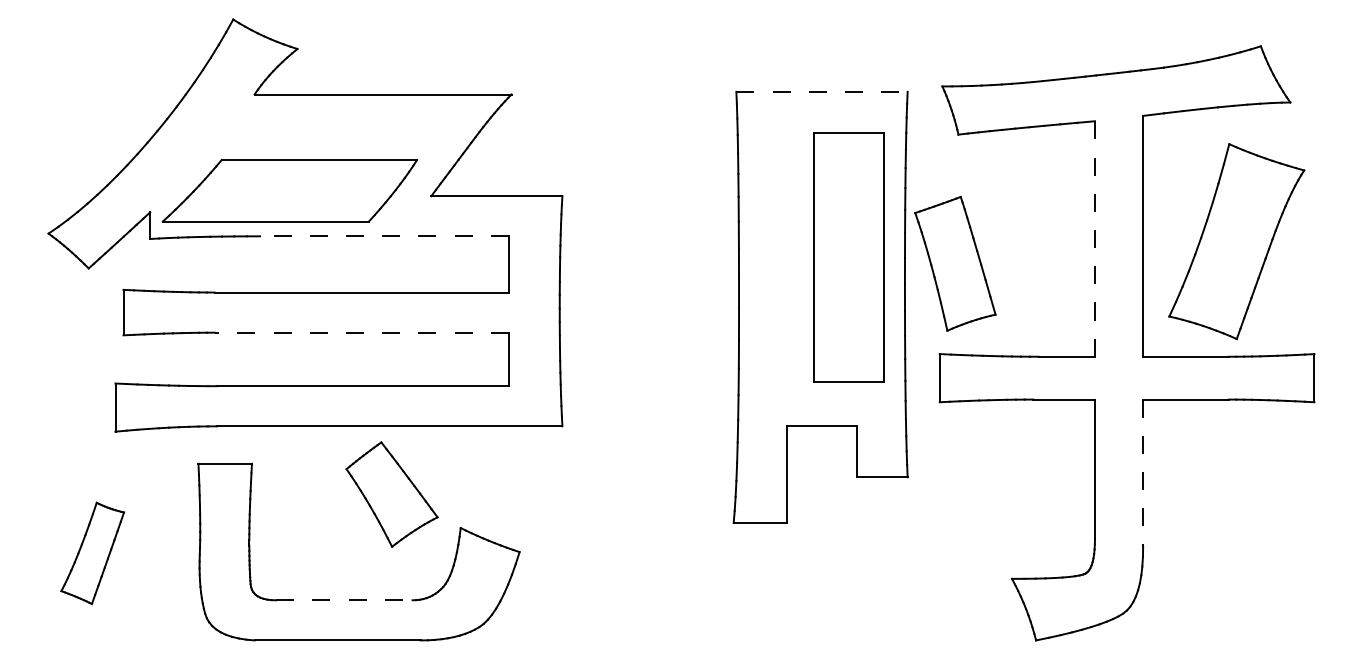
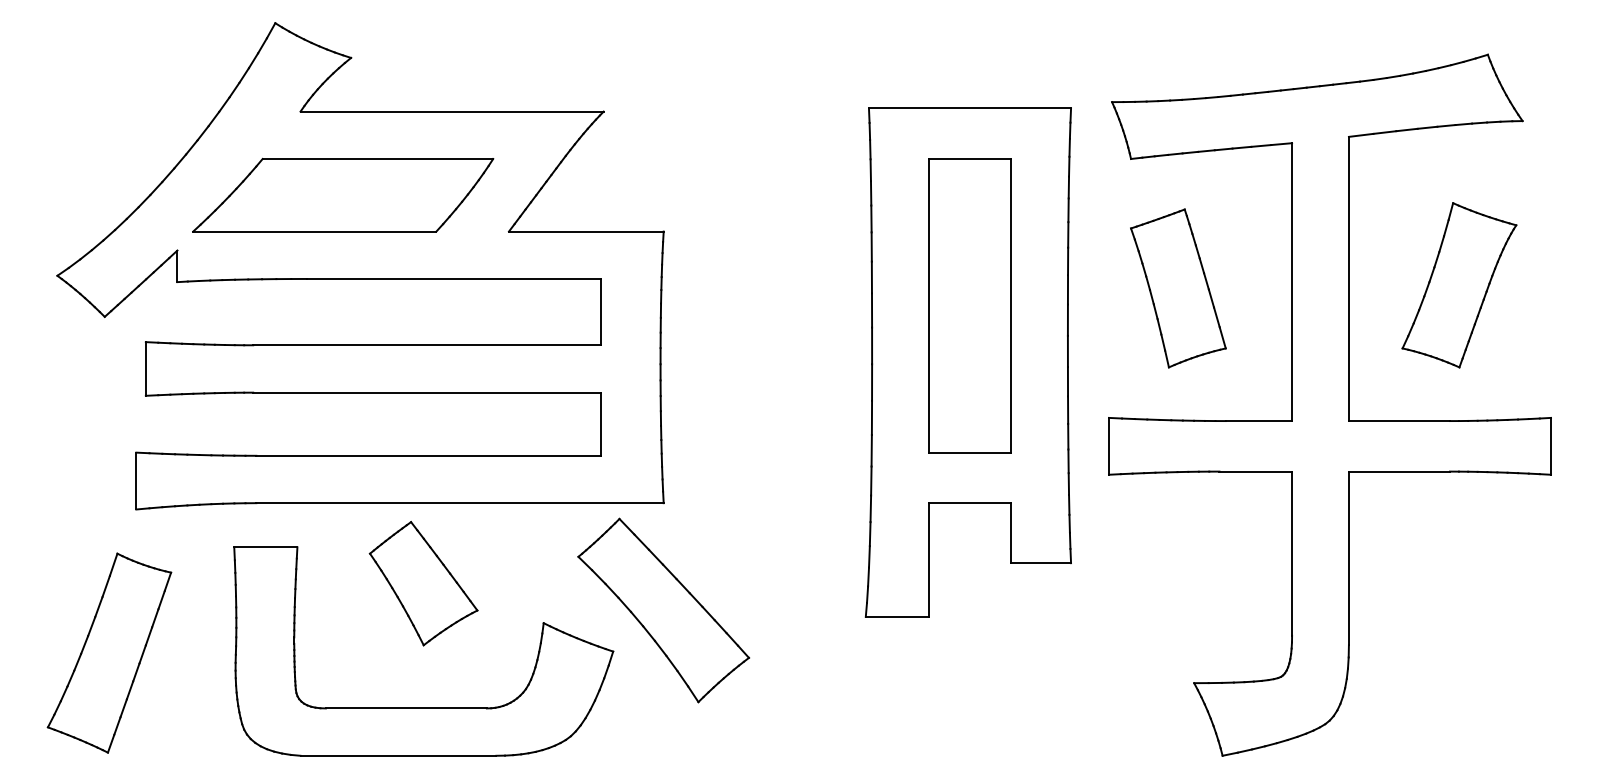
line: (822, 91) -> (970, 108), dashed -> solid
part: (290, 190) -> (343, 194), moved
line: (384, 235) -> (453, 278), dashed -> solid
line: (1095, 239) -> (1292, 282), dashed -> solid
part: (1236, 241) -> (1459, 285), size x0.71
part: (848, 257) -> (969, 305), moved
part: (955, 263) -> (1178, 288), moved
line: (361, 332) -> (426, 392), dashed -> solid
line: (1142, 473) -> (1348, 558), dashed -> solid
part: (391, 494) -> (423, 583), moved
part: (562, 517) -> (663, 610), added
part: (92, 552) -> (109, 652), size x1.67
line: (344, 600) -> (406, 708), dashed -> solid

